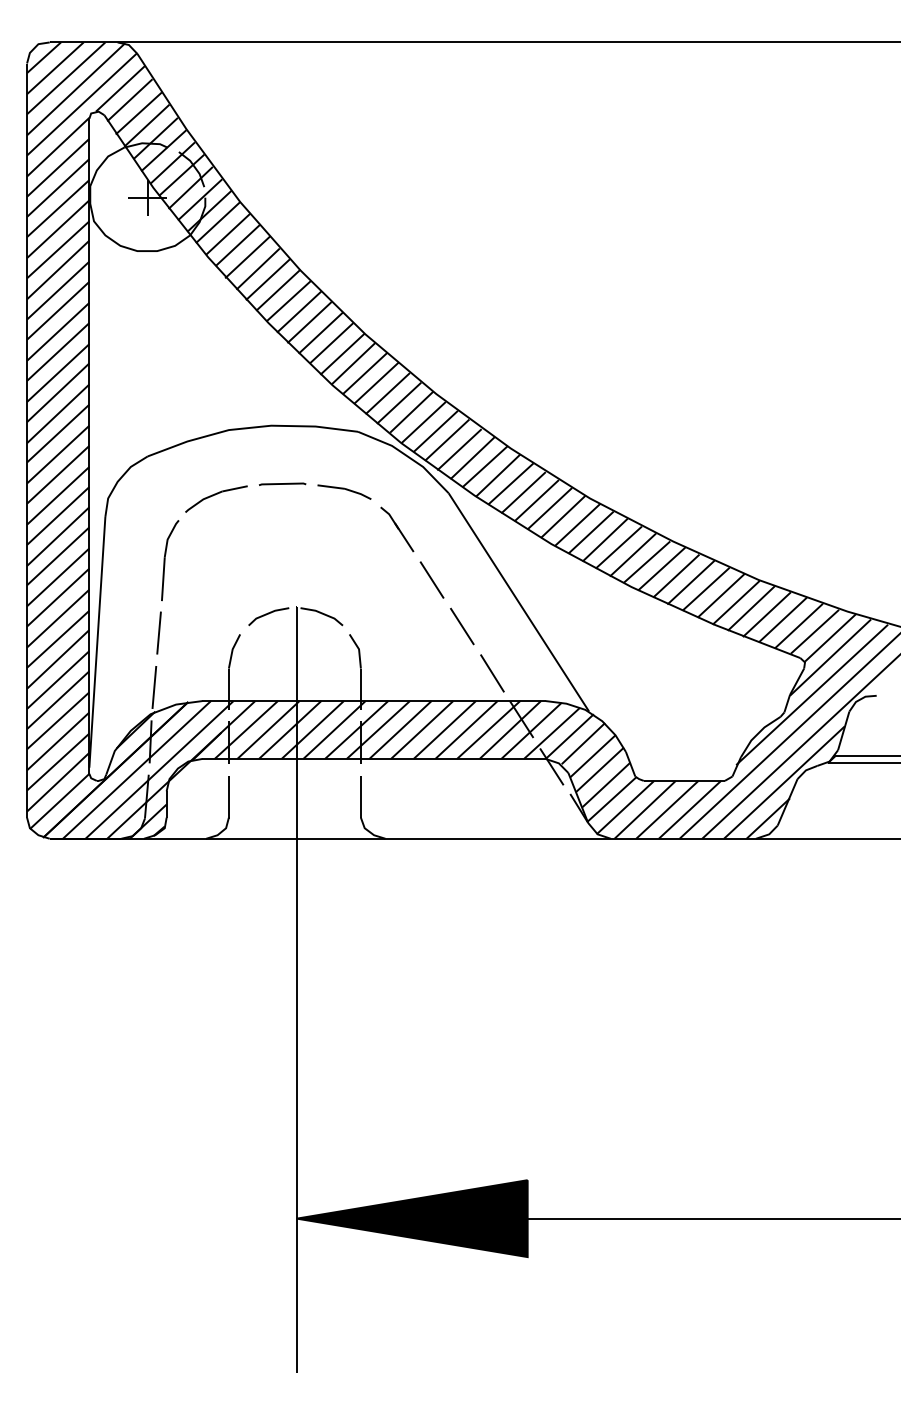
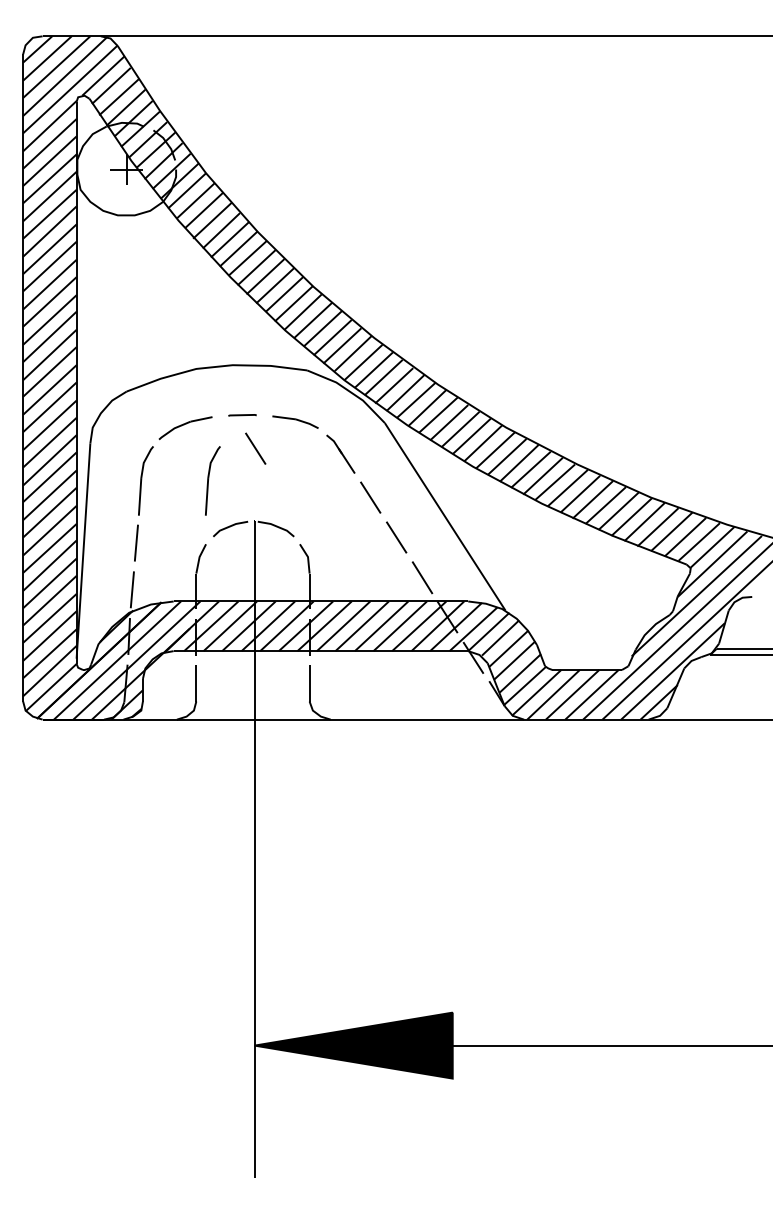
part: (282, 483) -> (242, 414), size x0.7
line: (297, 522) -> (255, 448), added
part: (248, 560) -> (213, 480), added

